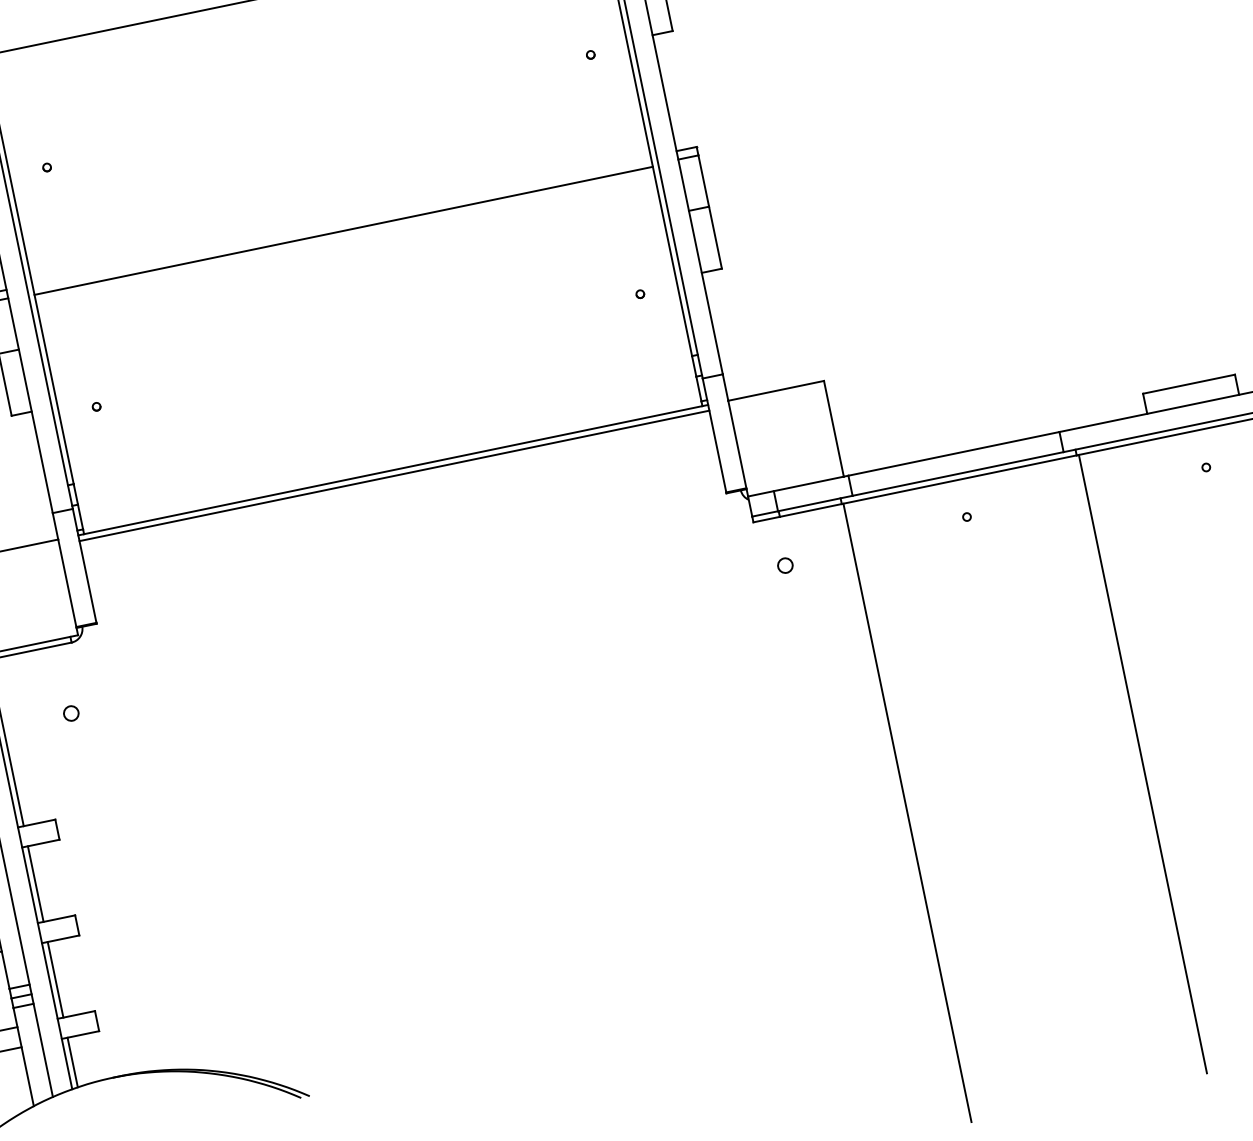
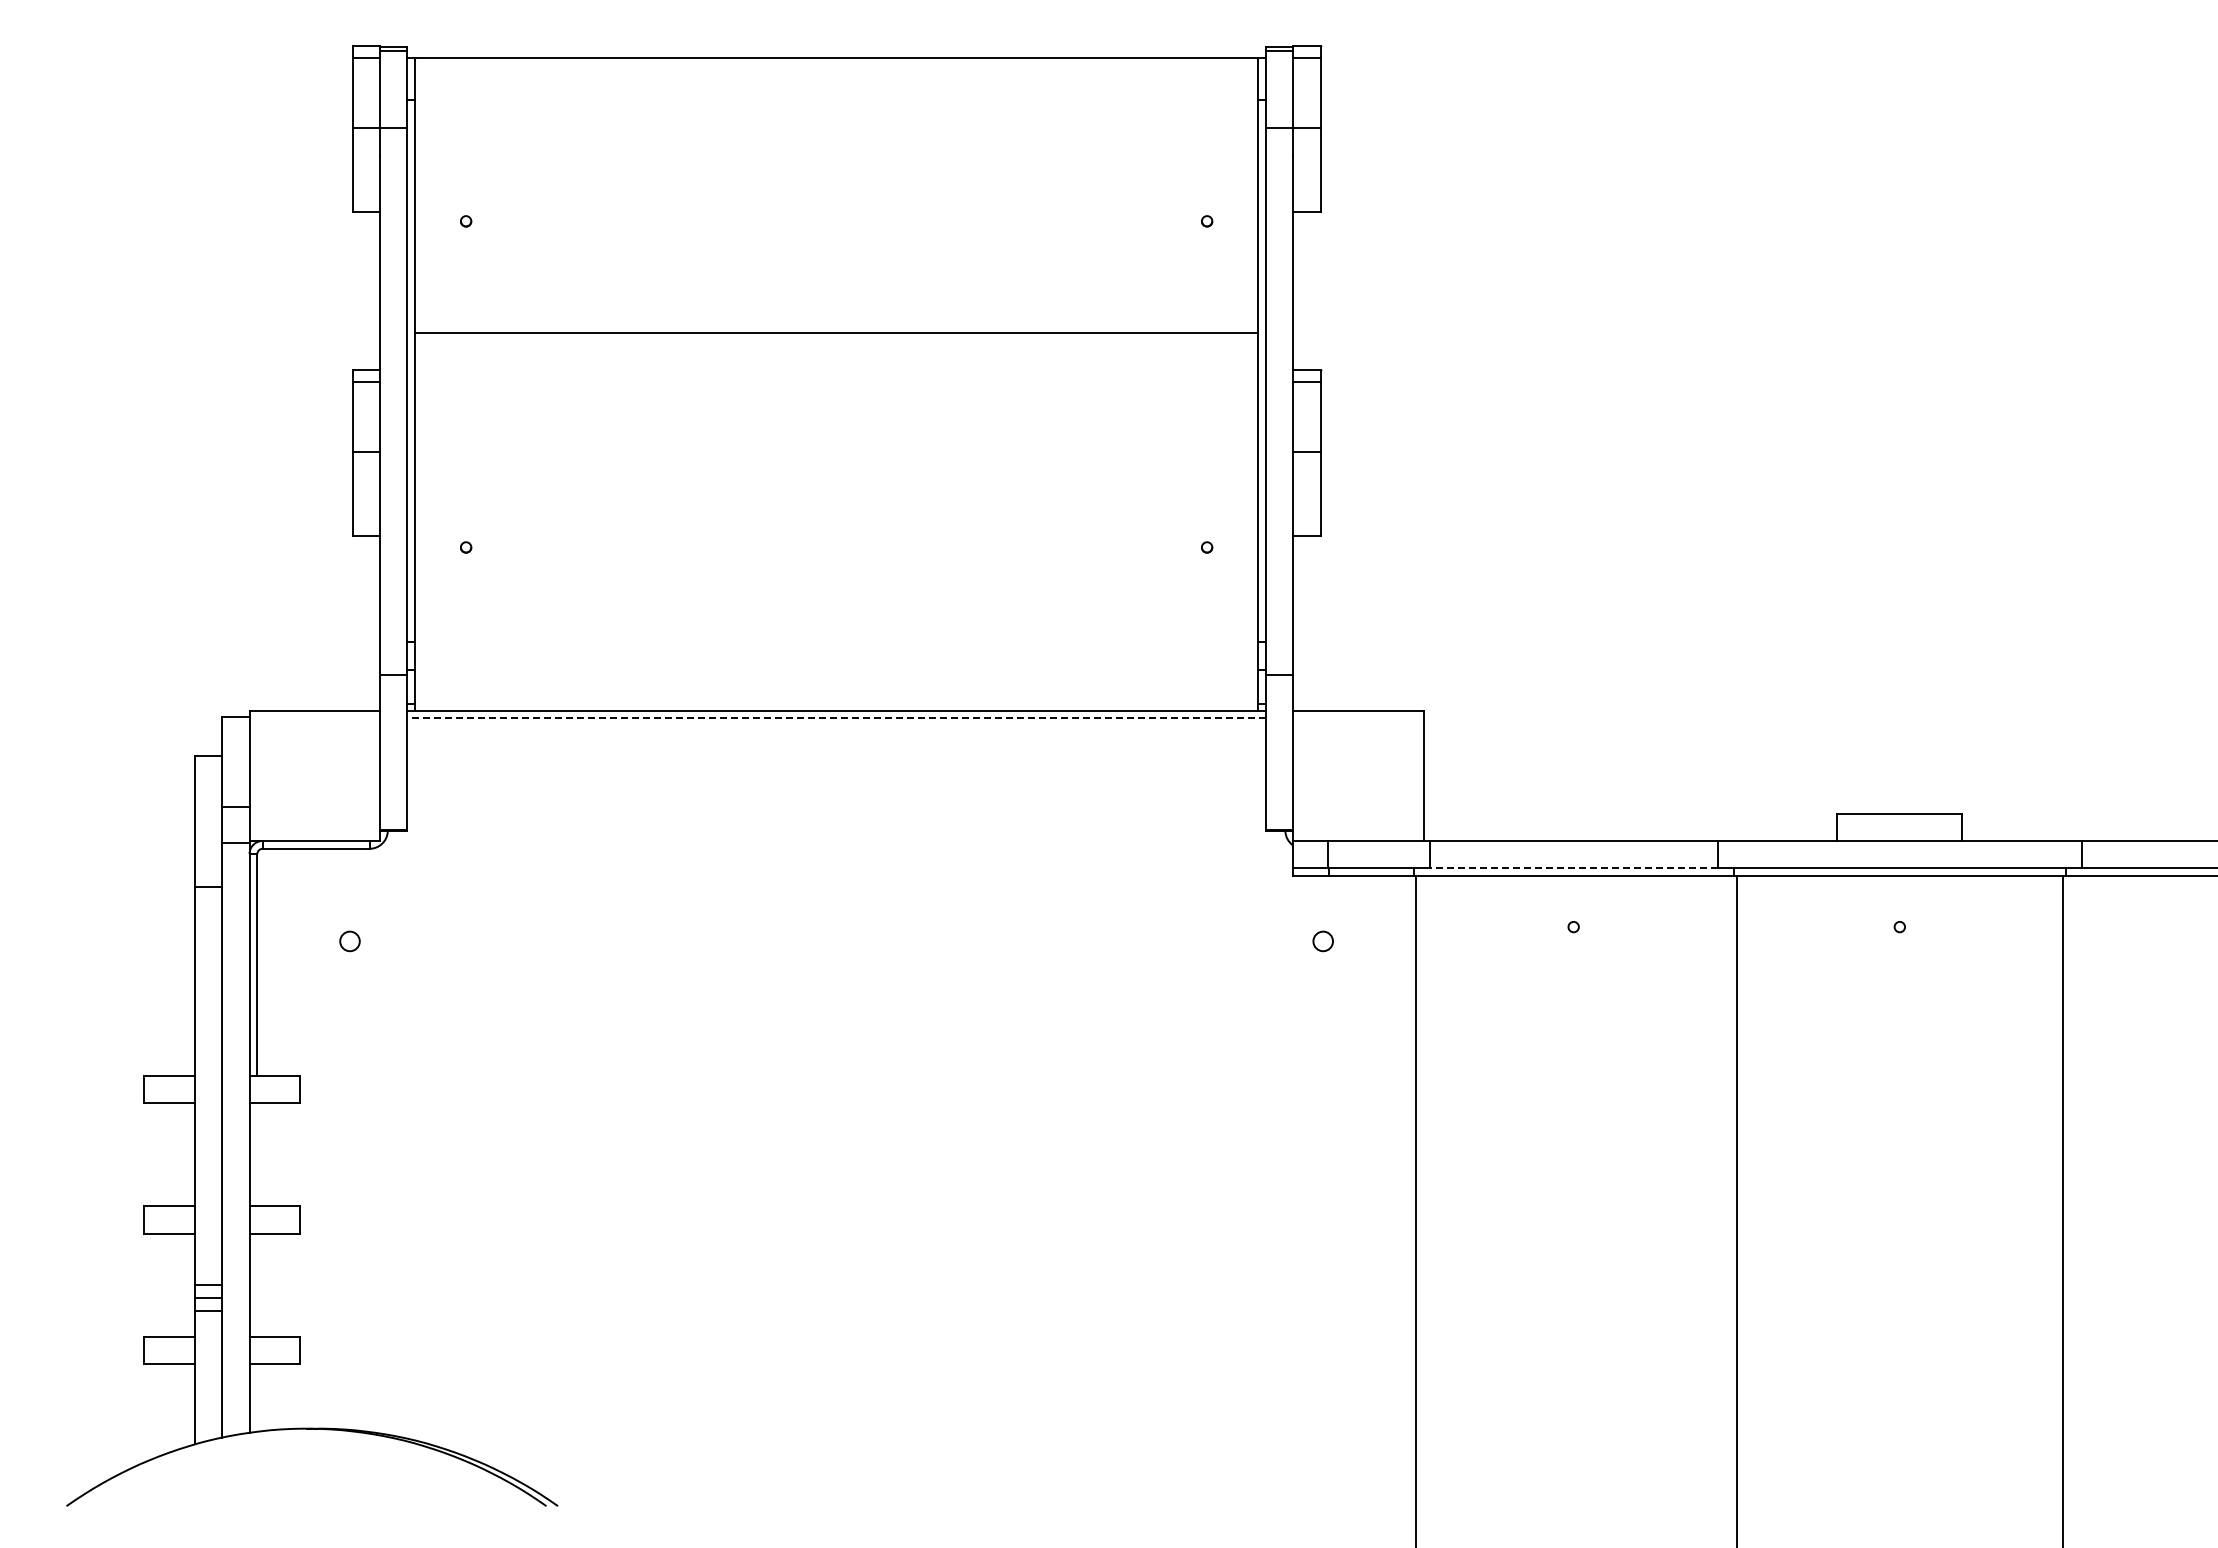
line: (343, 230) -> (836, 333), moved
line: (957, 474) -> (1573, 868), solid -> dashed
line: (394, 476) -> (836, 718), solid -> dashed
line: (35, 883) -> (257, 1154), removed
line: (55, 979) -> (257, 1284), removed
line: (72, 1062) -> (257, 1397), removed

